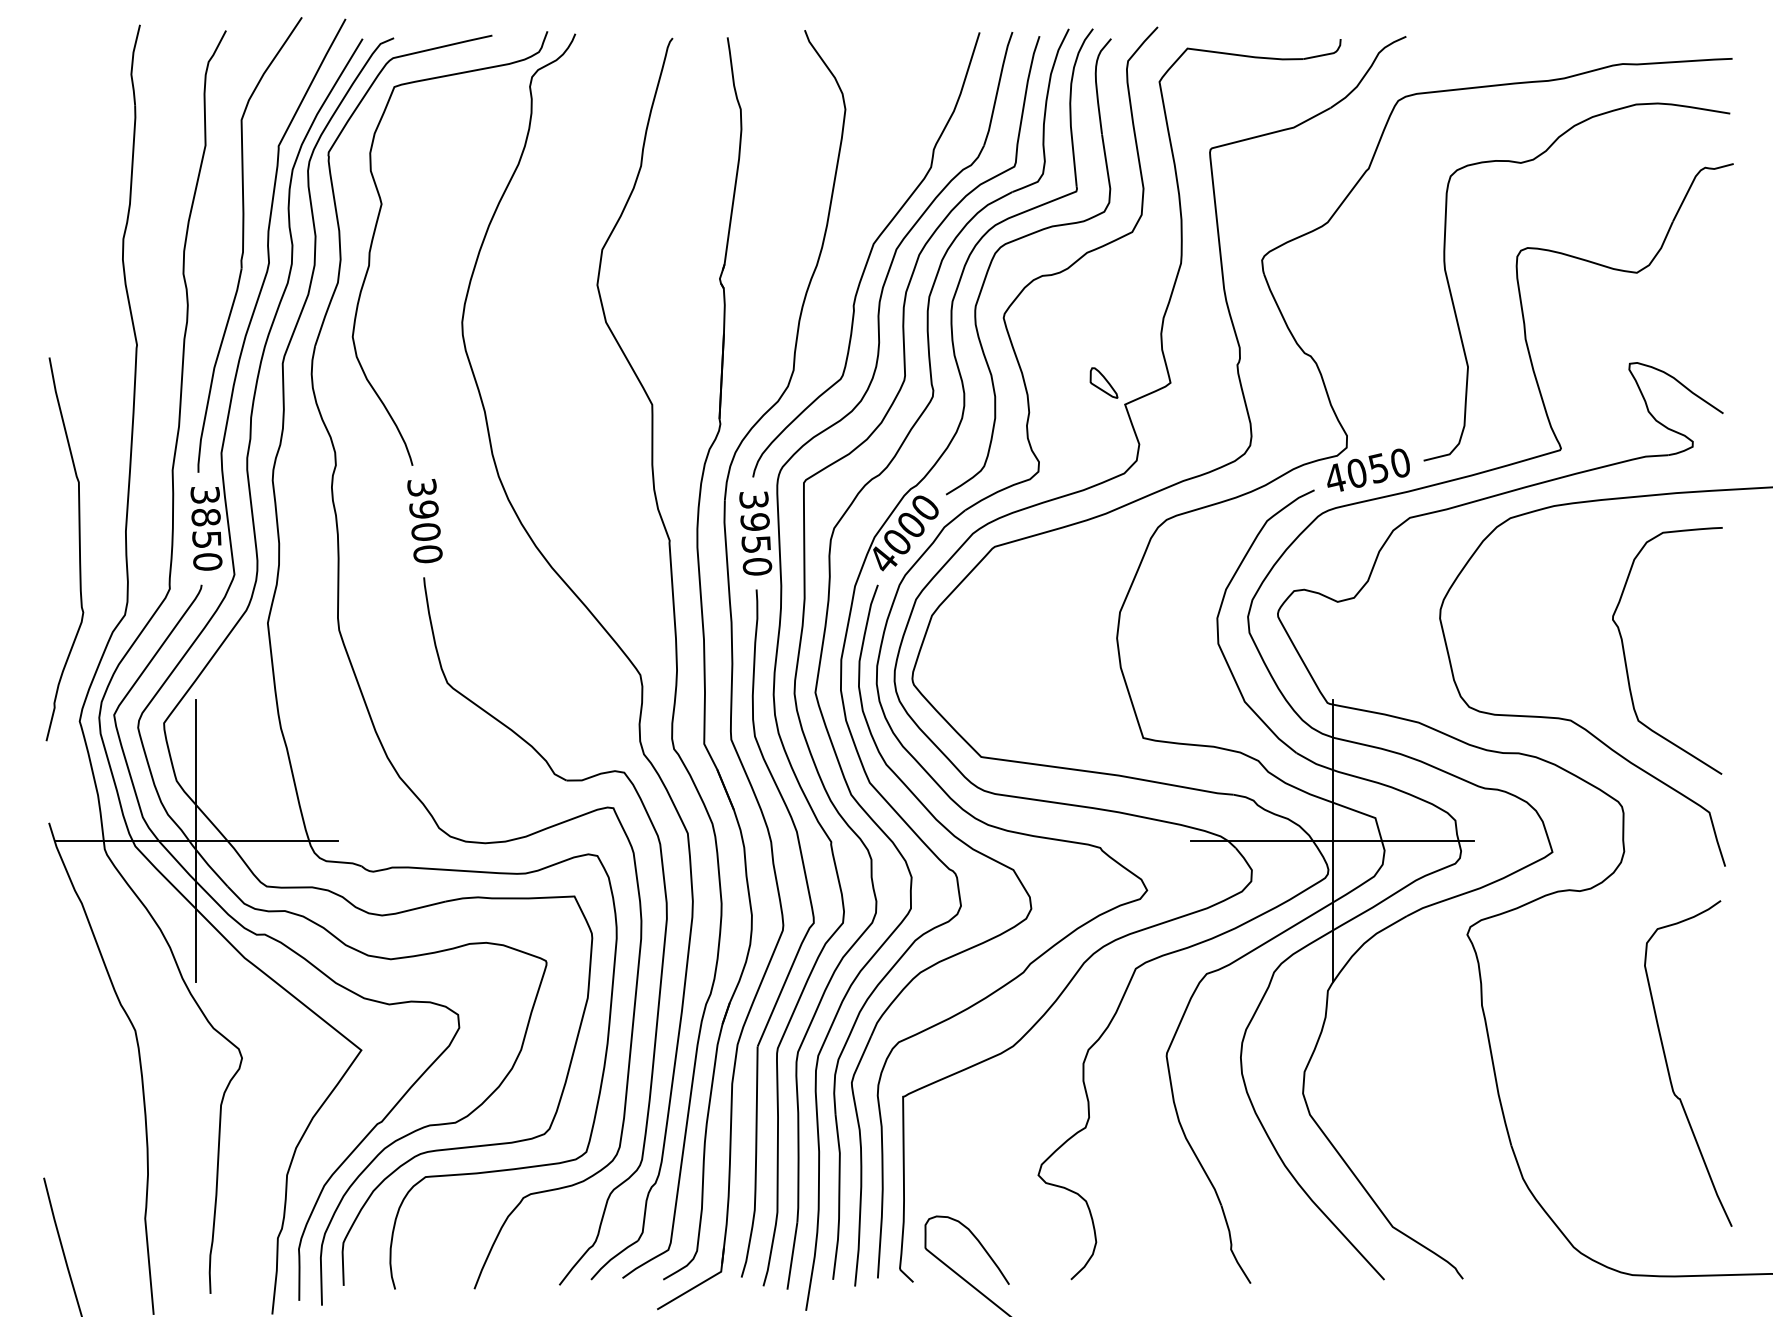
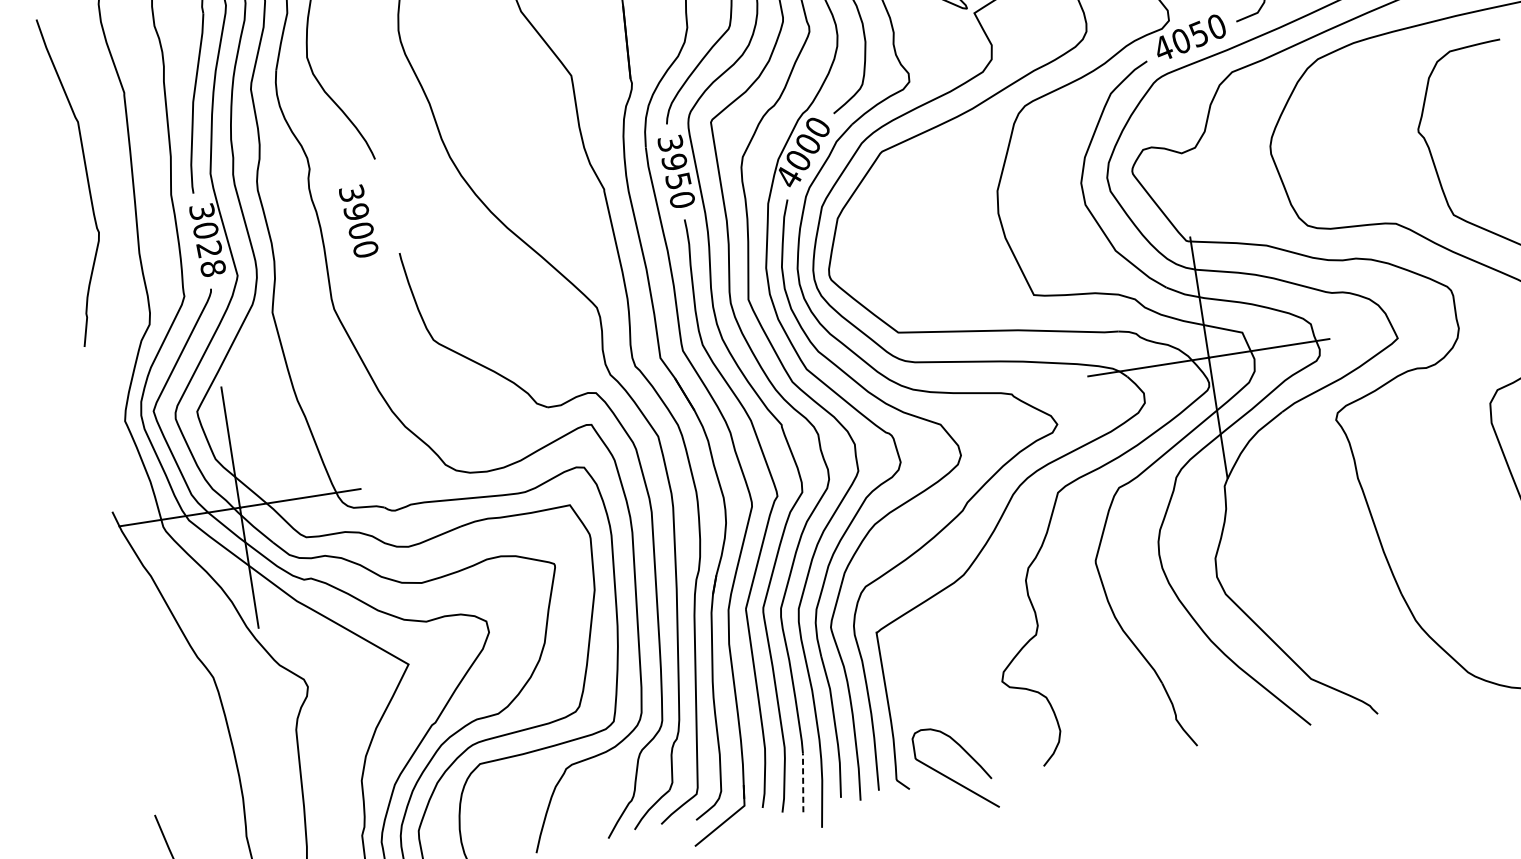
text: (424, 520) -> (358, 221), moved
text: (206, 539) -> (209, 249), 3850 -> 3028
curve: (79, 549) -> (87, 179), moved
line: (792, 1255) -> (803, 782), solid -> dashed

